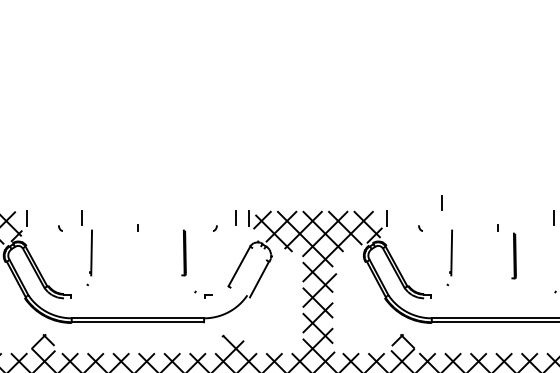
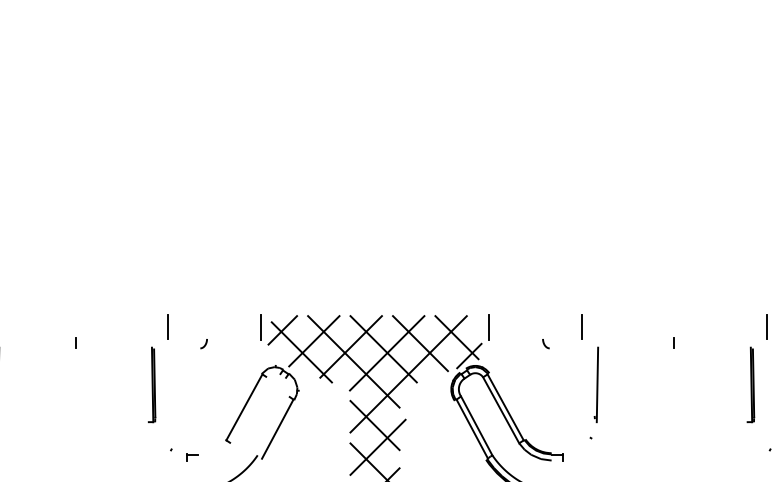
line: (441, 202) -> (580, 325), moved
line: (235, 217) -> (168, 325), moved
part: (513, 255) -> (750, 384), moved

